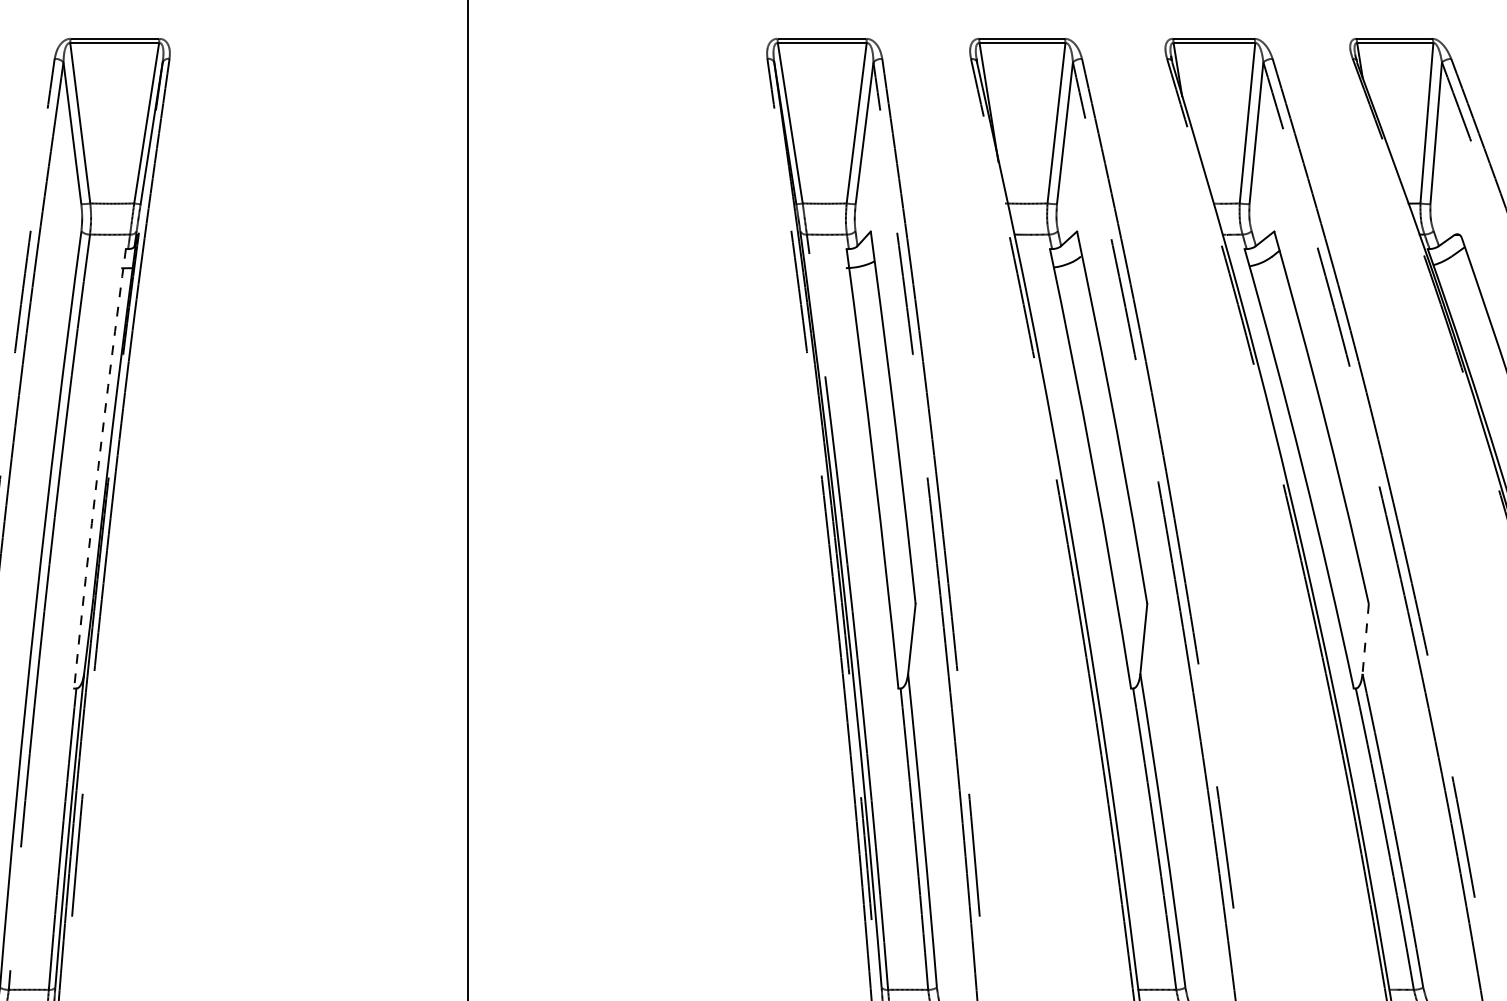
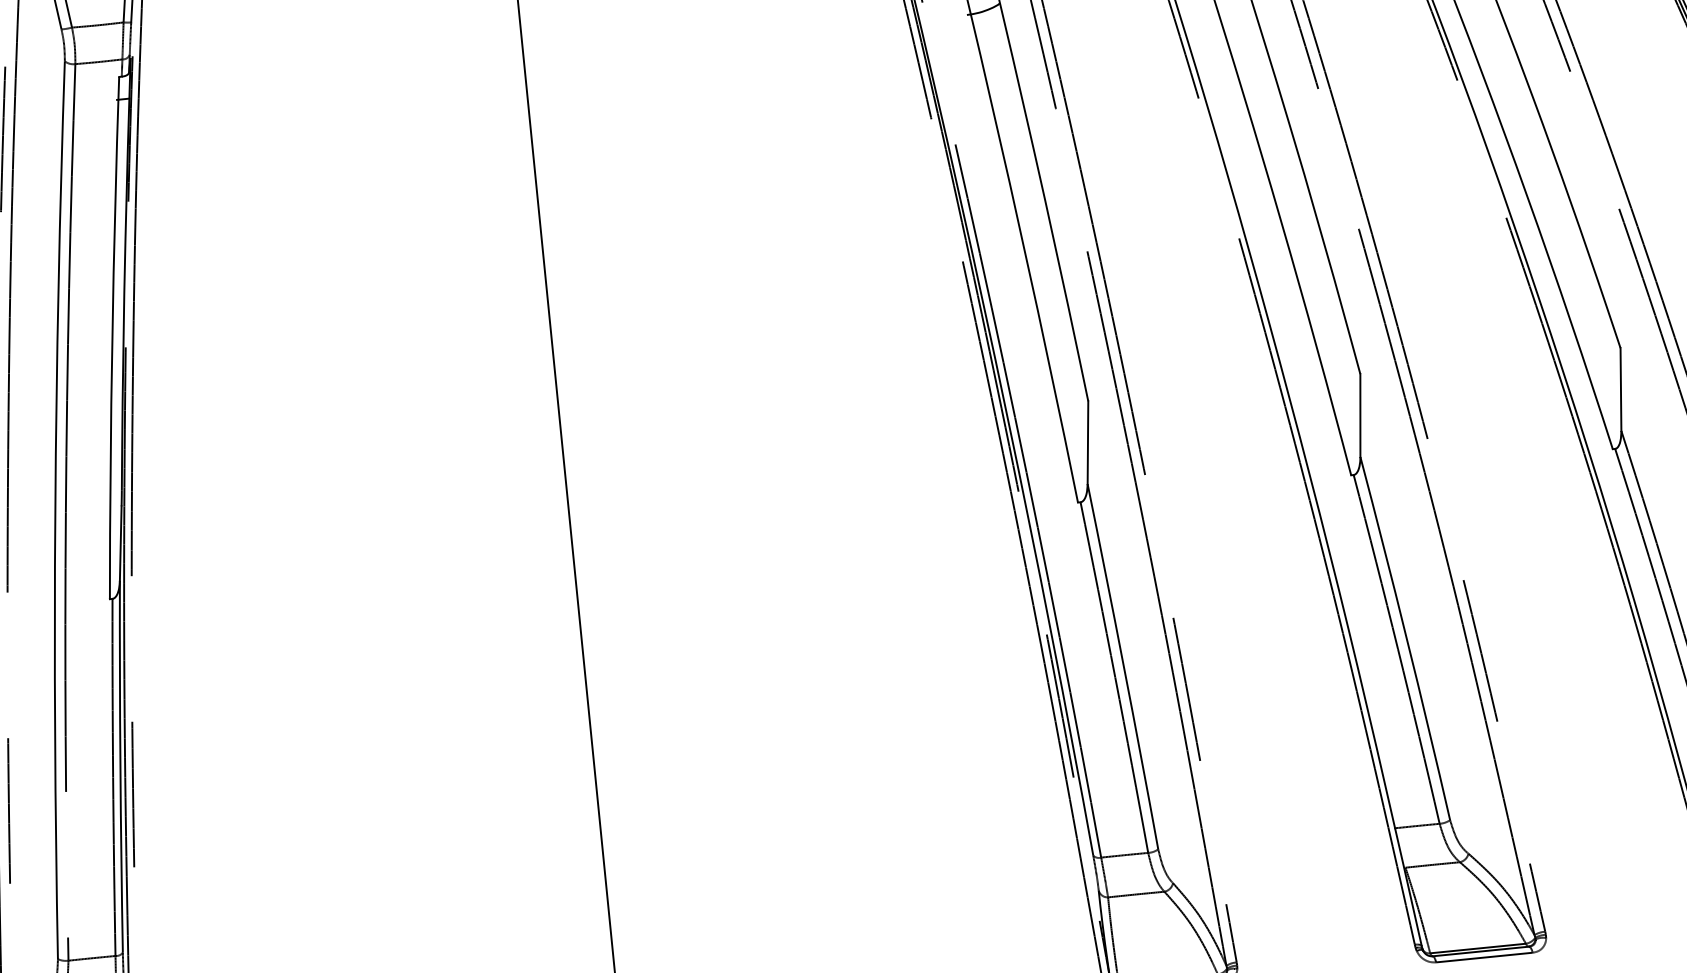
arc: (98, 468) -> (112, 337), dashed -> solid
line: (1365, 639) -> (1620, 390), dashed -> solid

